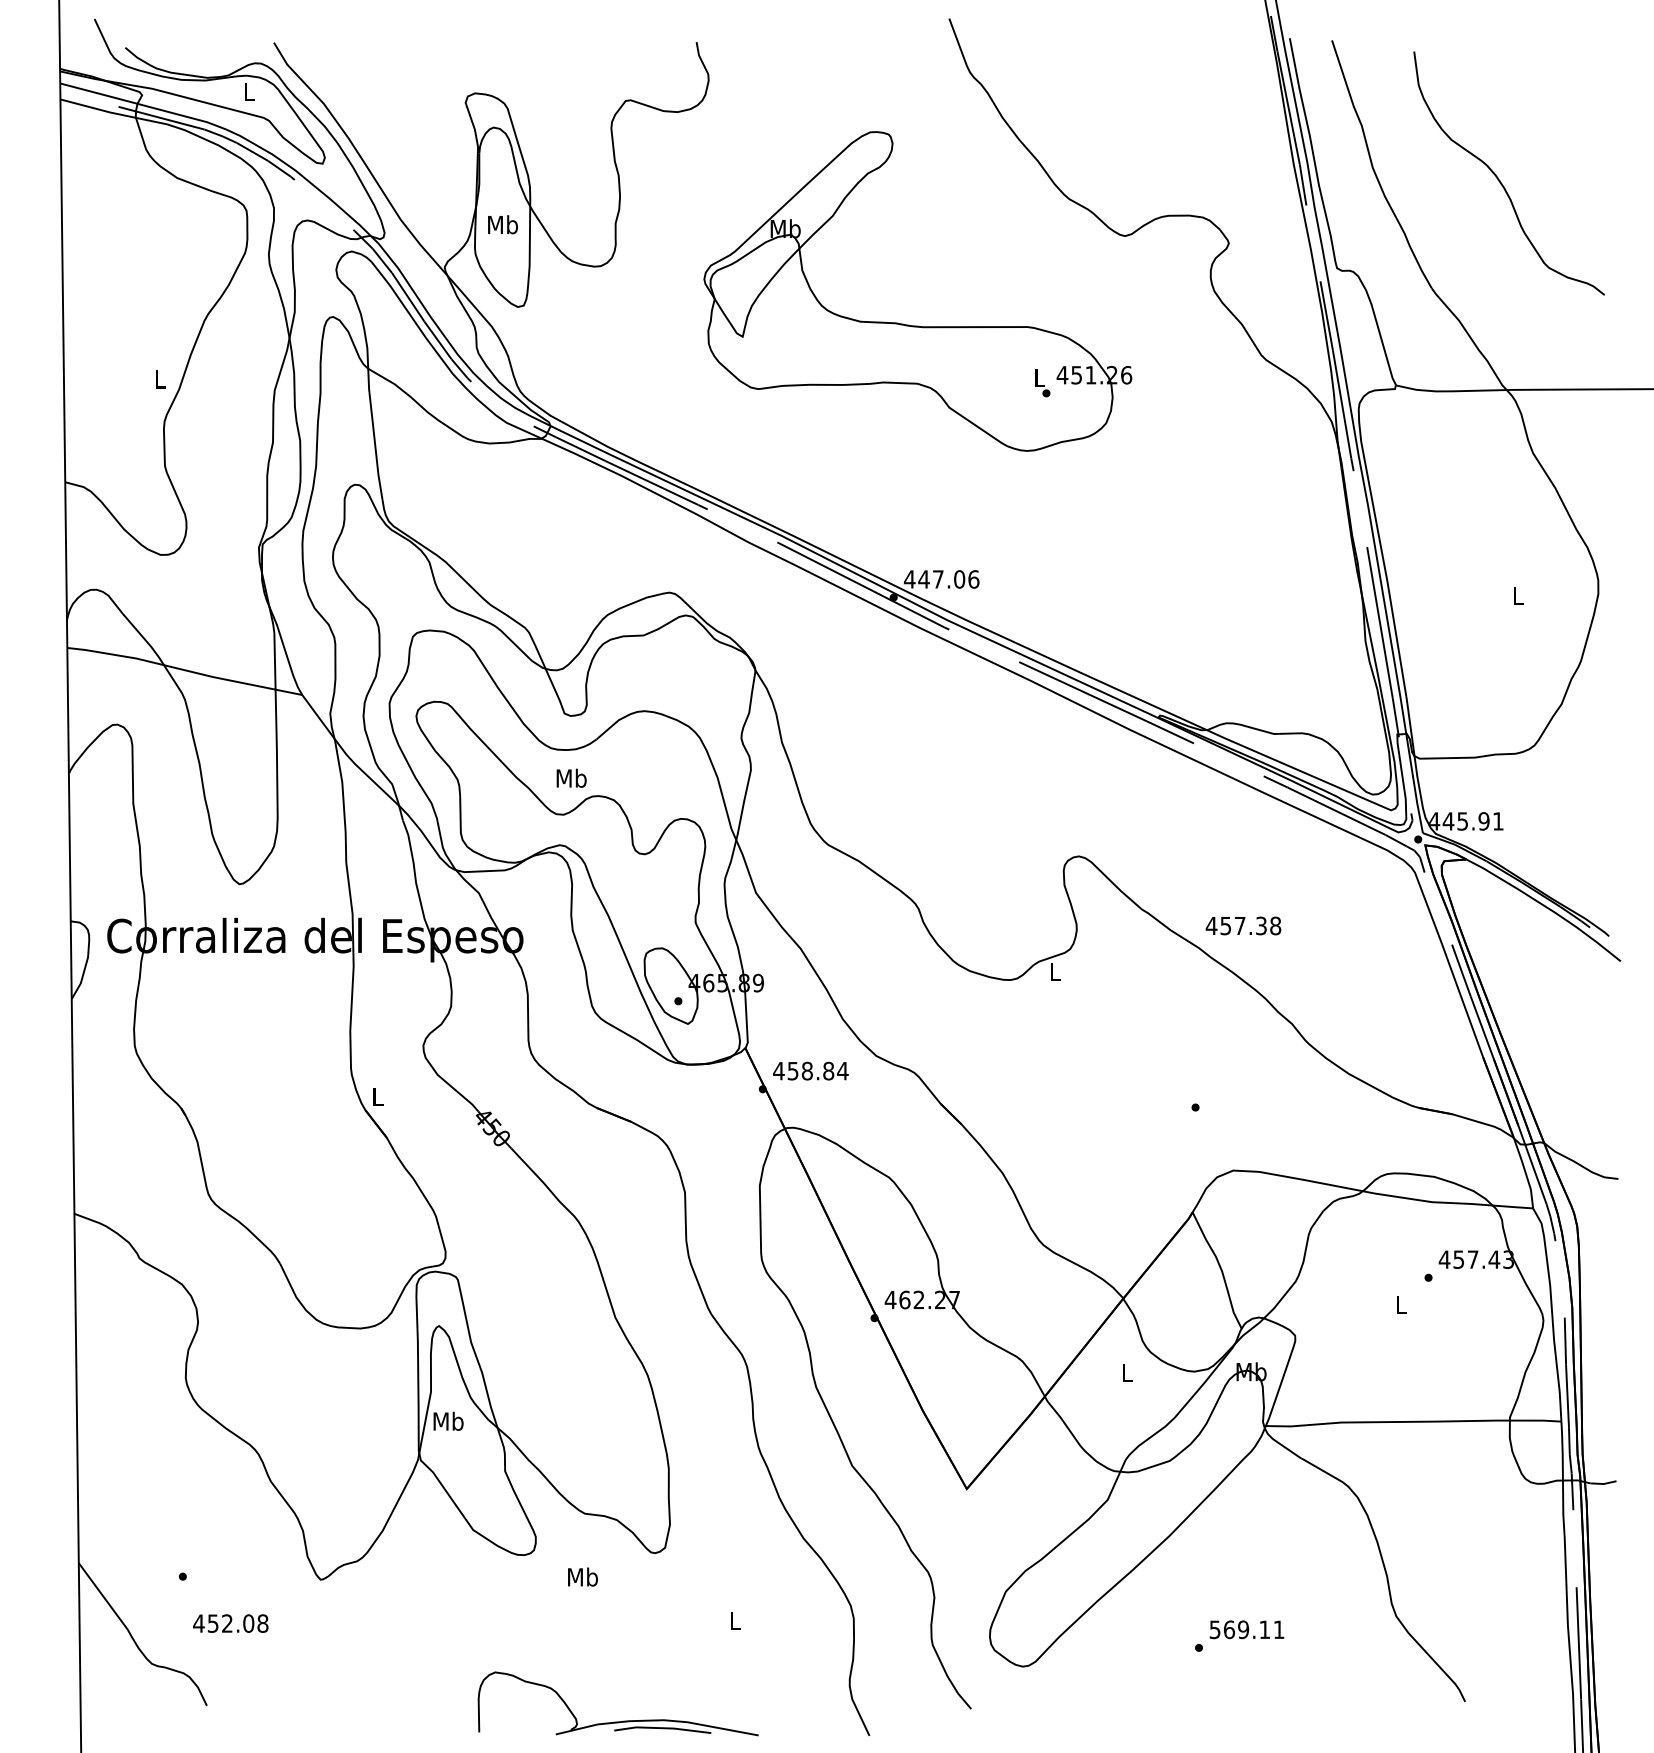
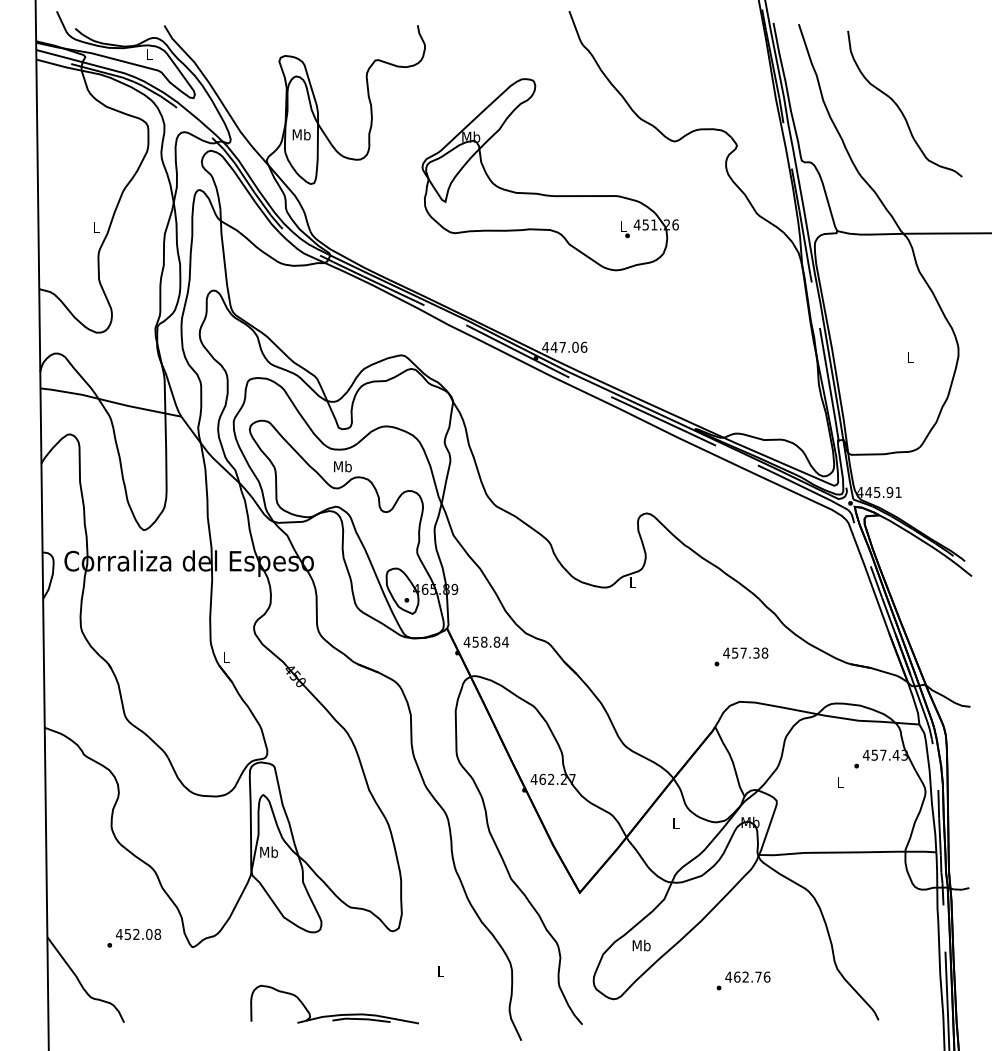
text: (1243, 924) -> (745, 652), moved
text: (582, 1576) -> (641, 945), moved
text: (230, 1623) -> (138, 934), moved
text: (1246, 1628) -> (747, 976), 569.11 -> 462.76
part: (617, 1720) -> (334, 1014), moved

